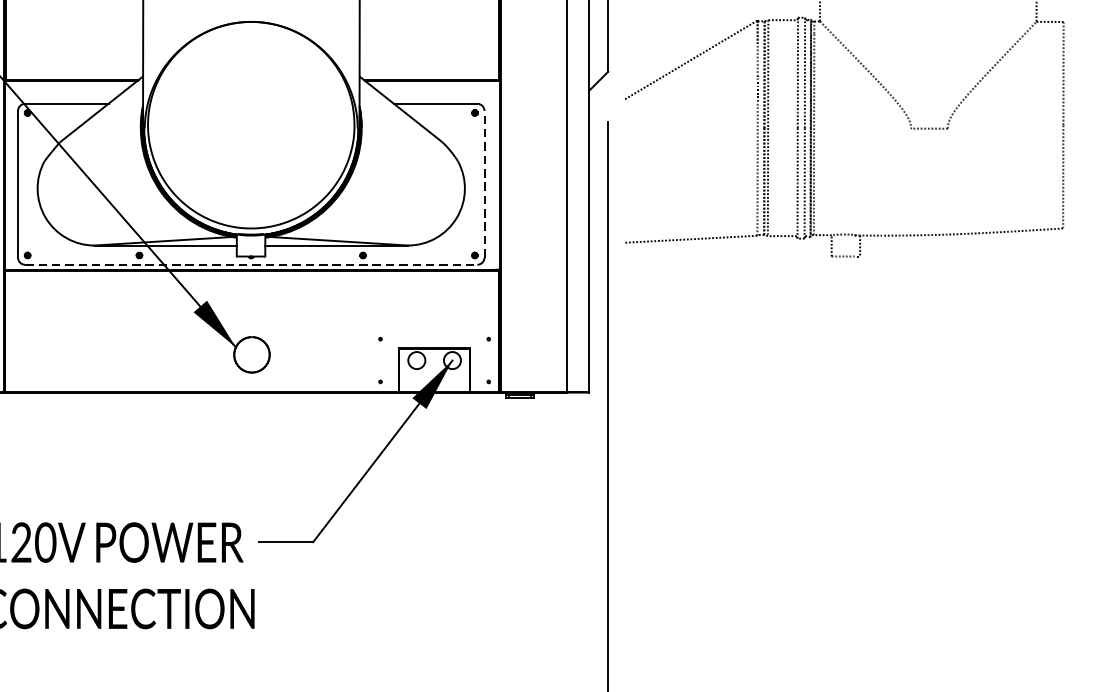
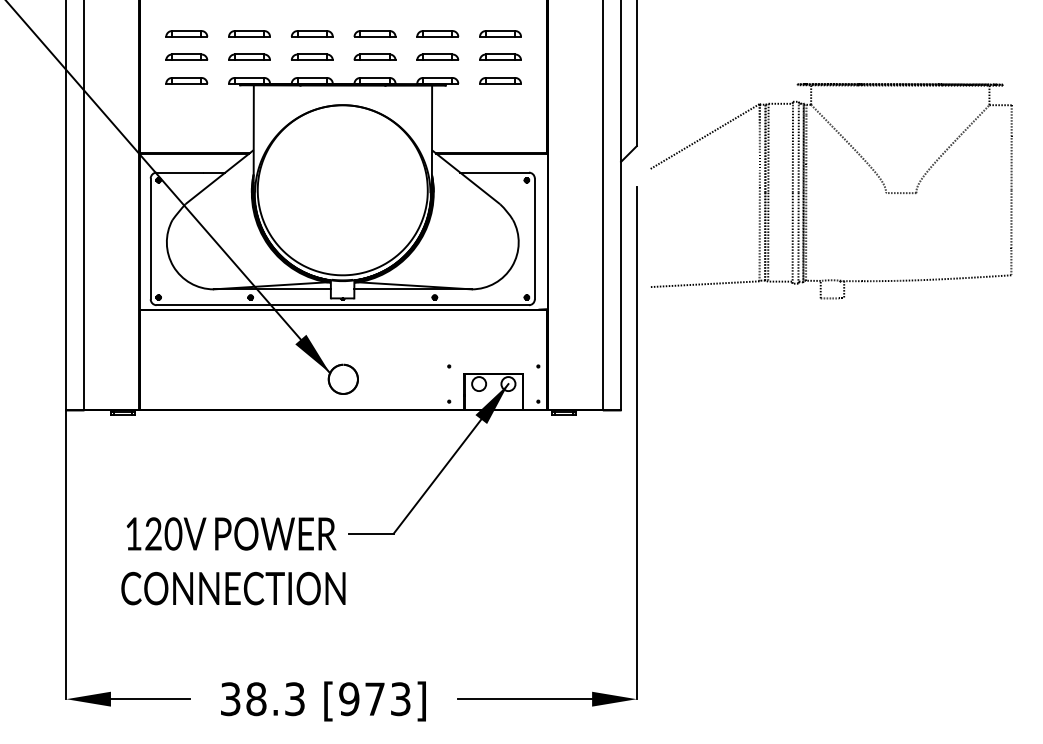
line: (484, 183) -> (534, 238), dashed -> solid
line: (252, 265) -> (343, 305), dashed -> solid

